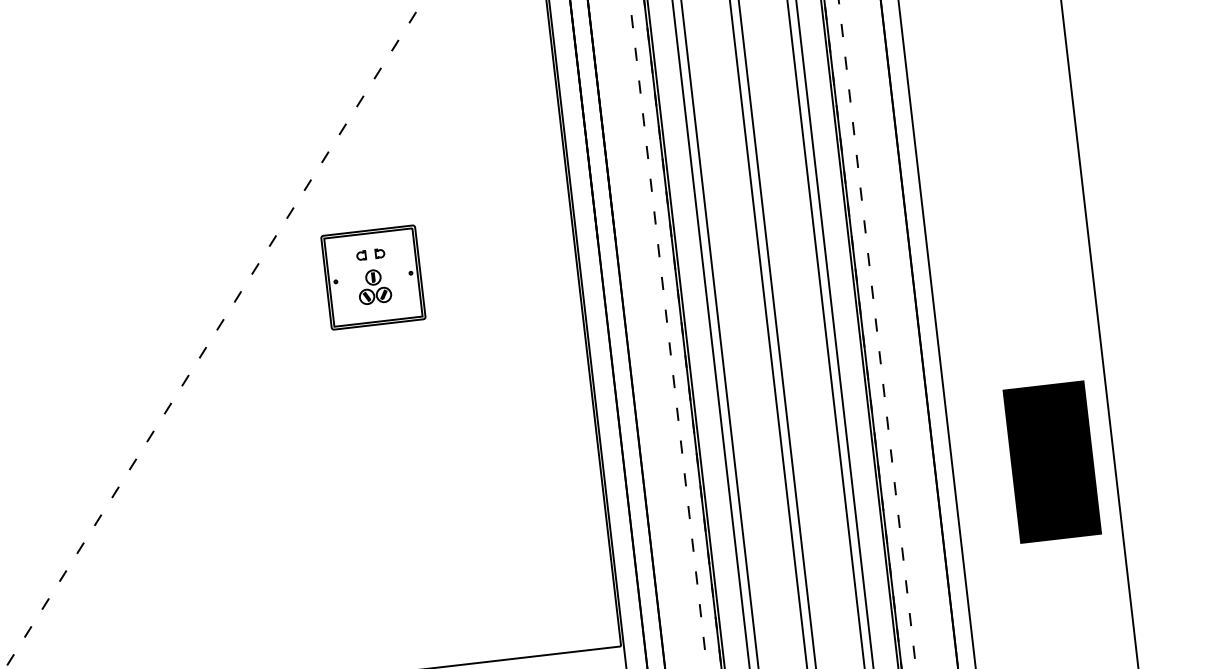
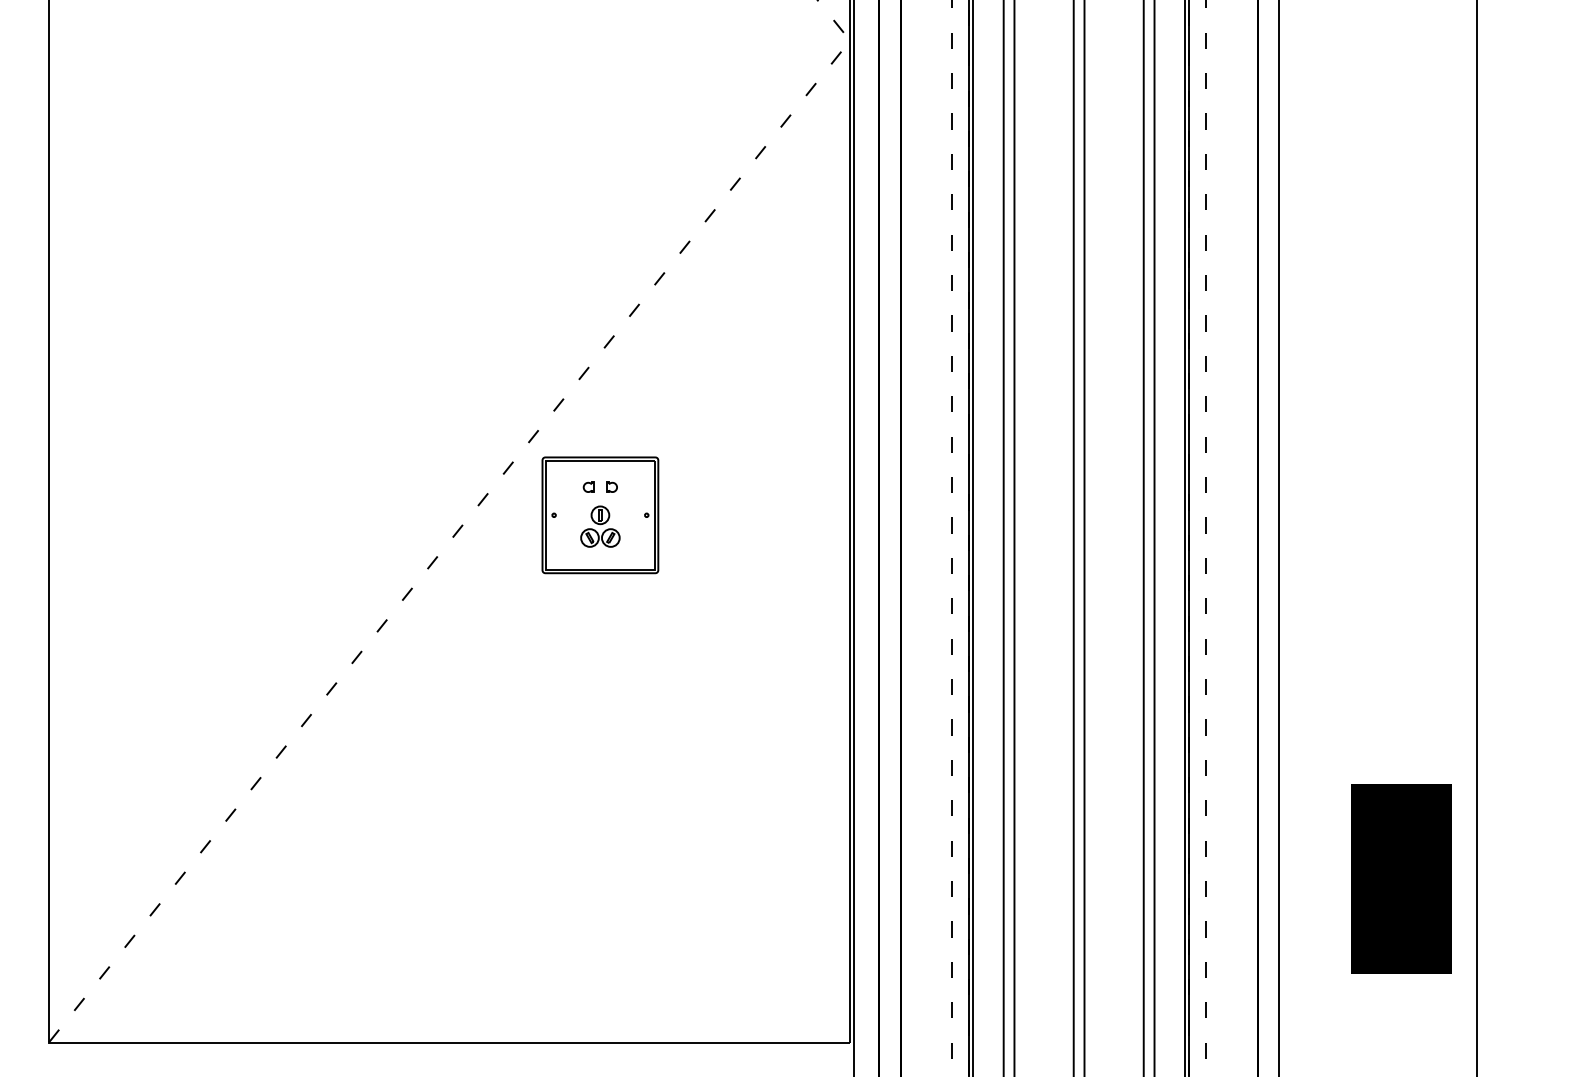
part: (373, 277) -> (600, 515), moved

